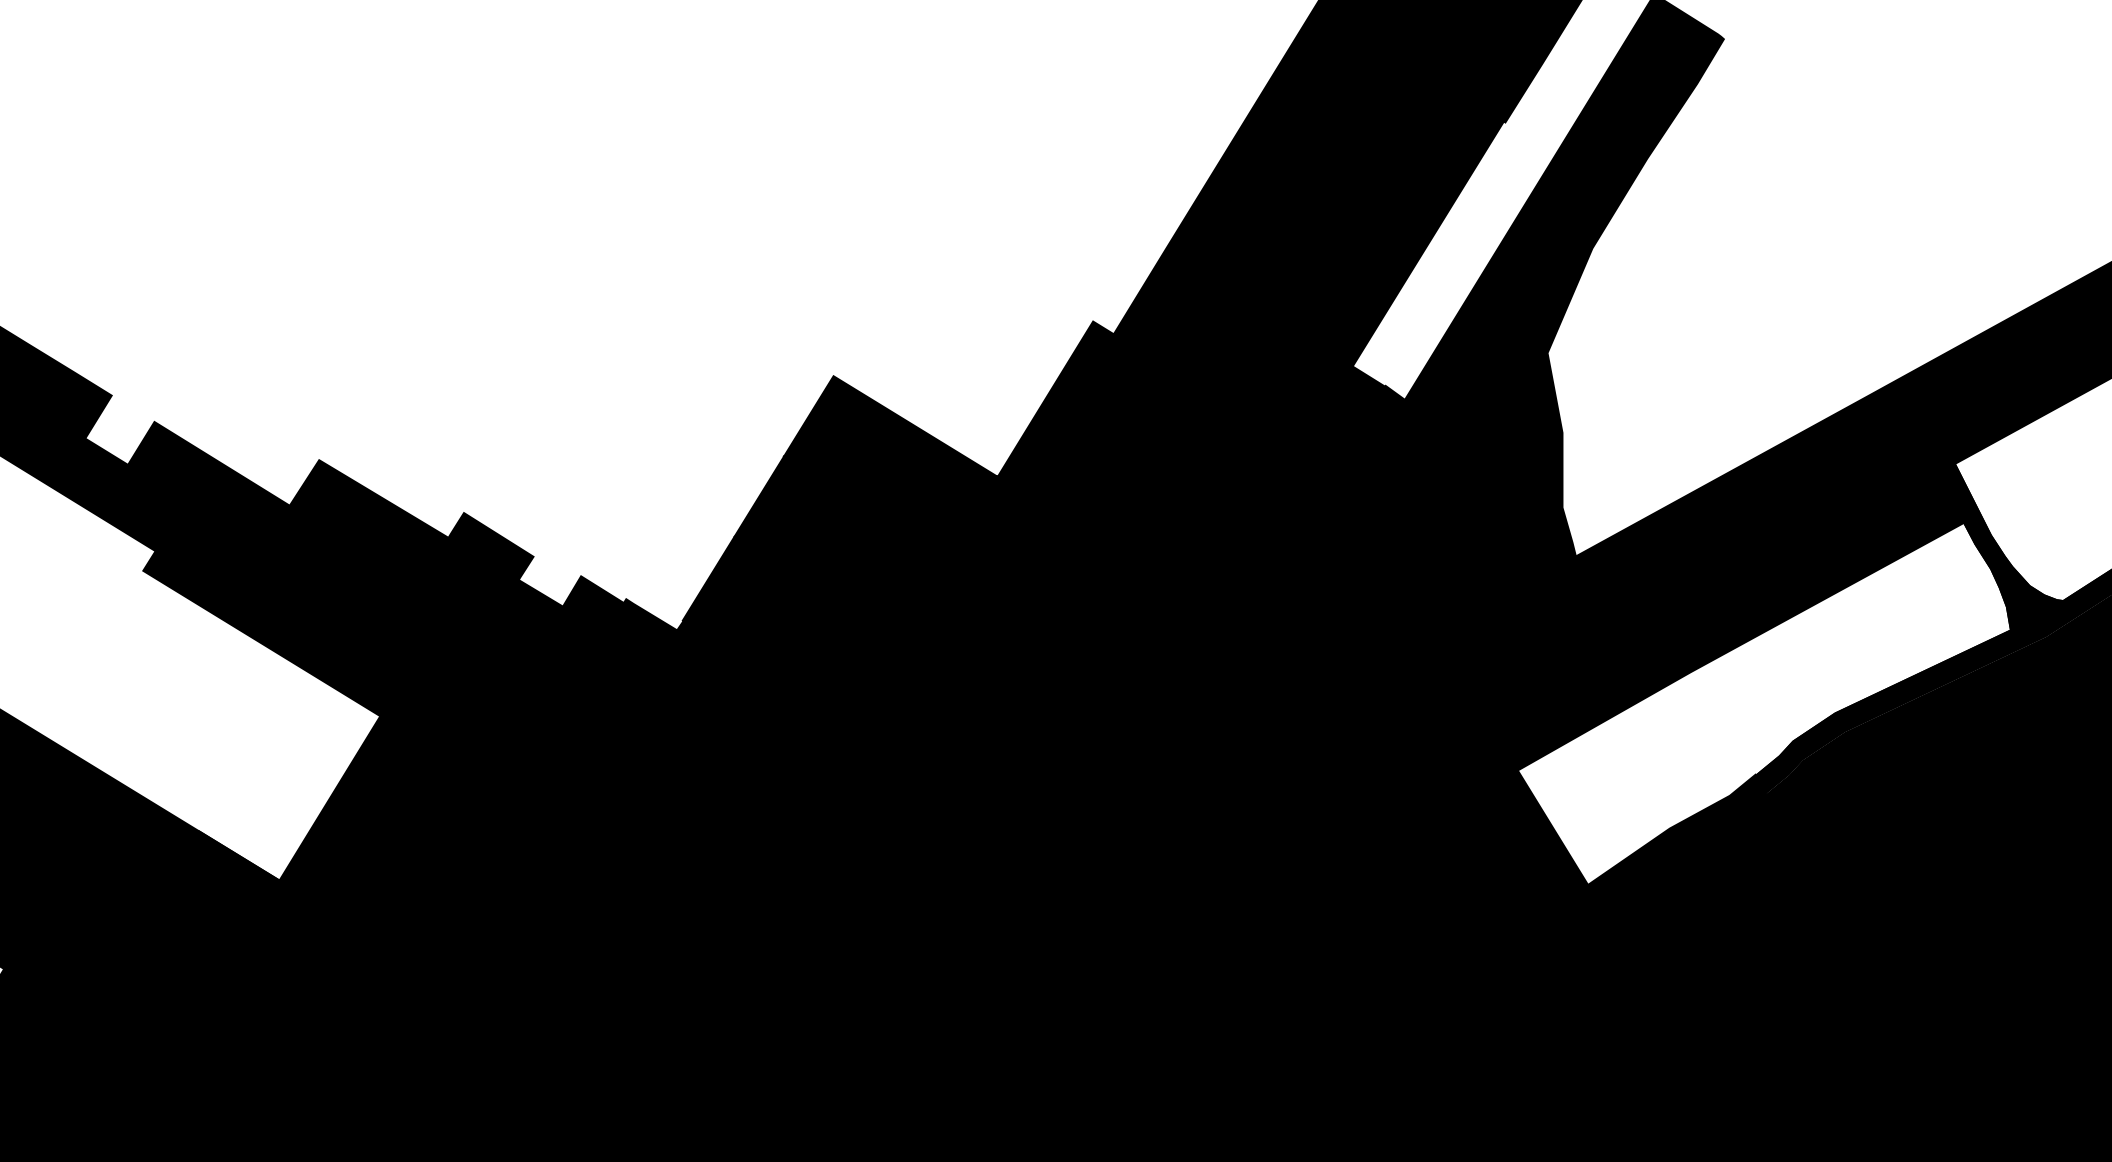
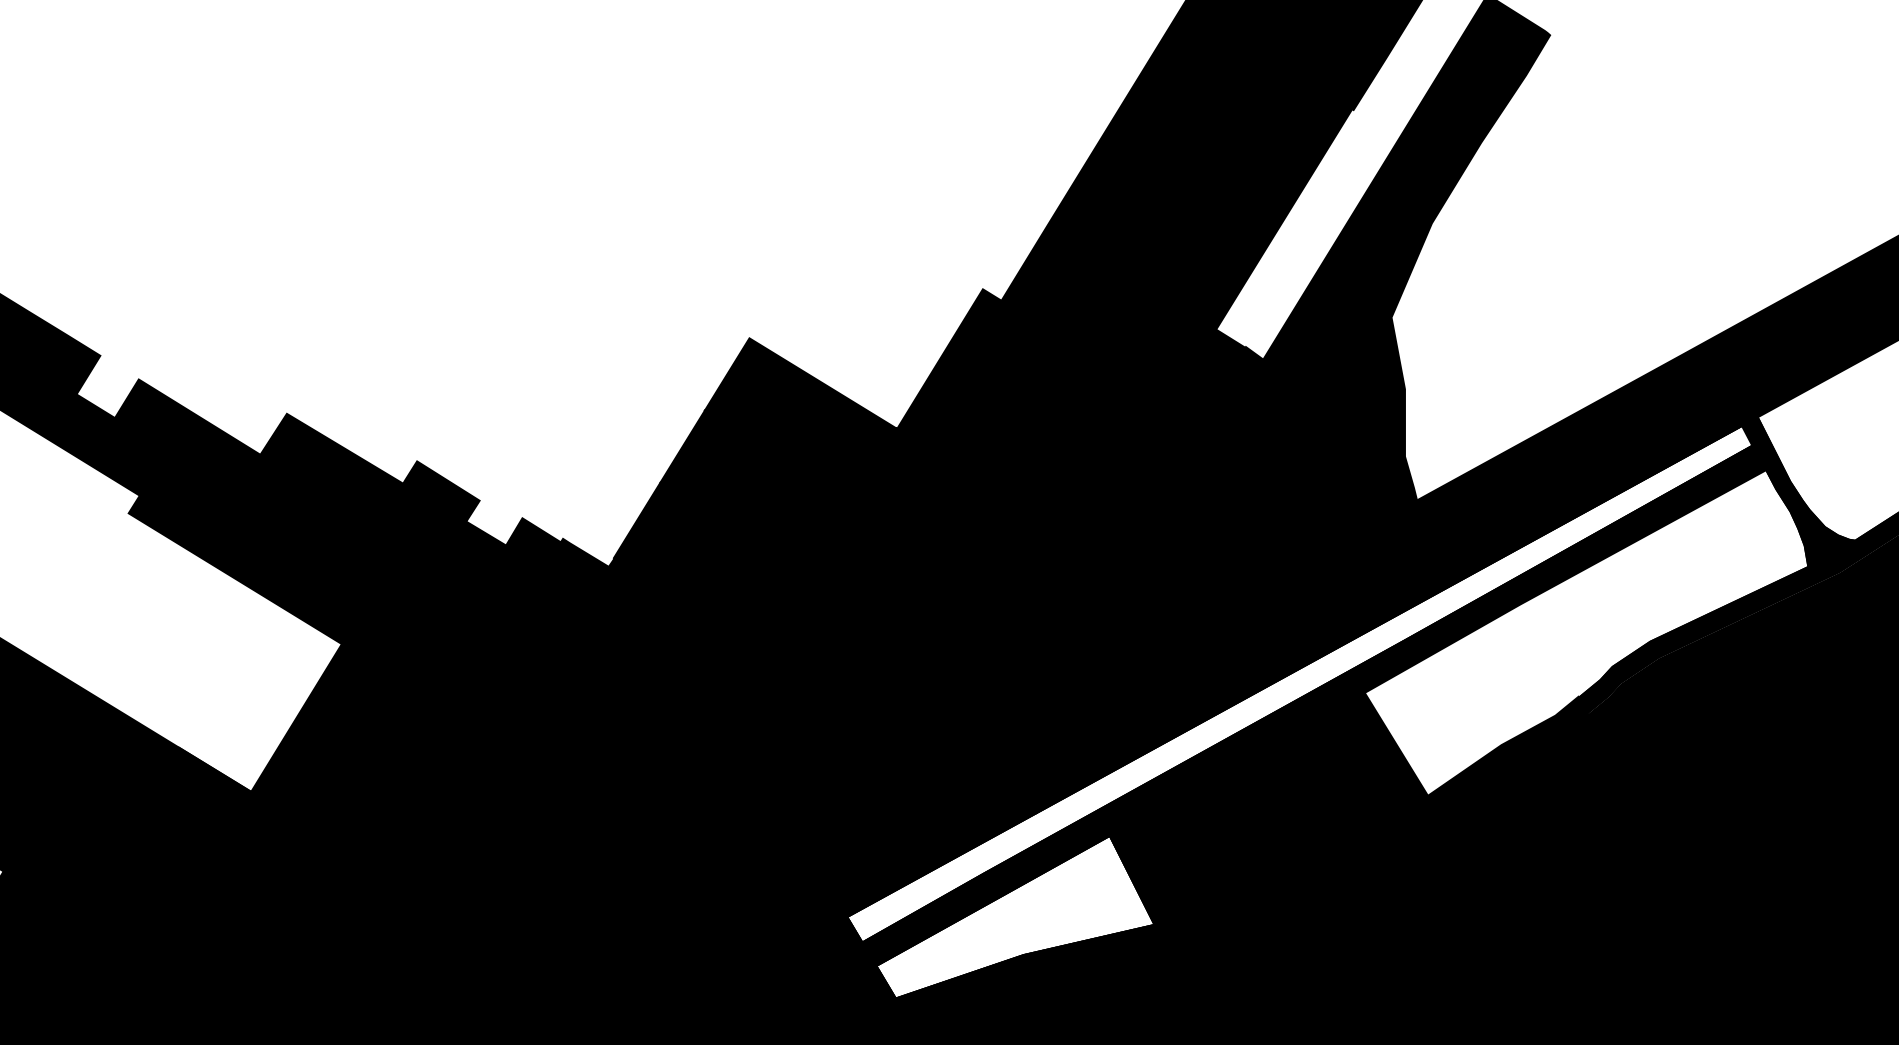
fill: (1445, 760) -> (1299, 683), removed
fill: (1129, 1019) -> (1015, 916), removed

